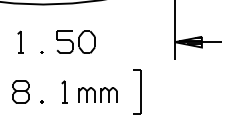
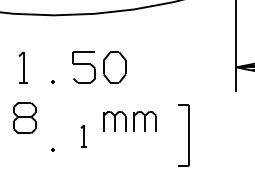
part: (20, 91) -> (24, 117), moved
part: (64, 91) -> (83, 135), size x0.7
part: (97, 94) -> (129, 120), moved

